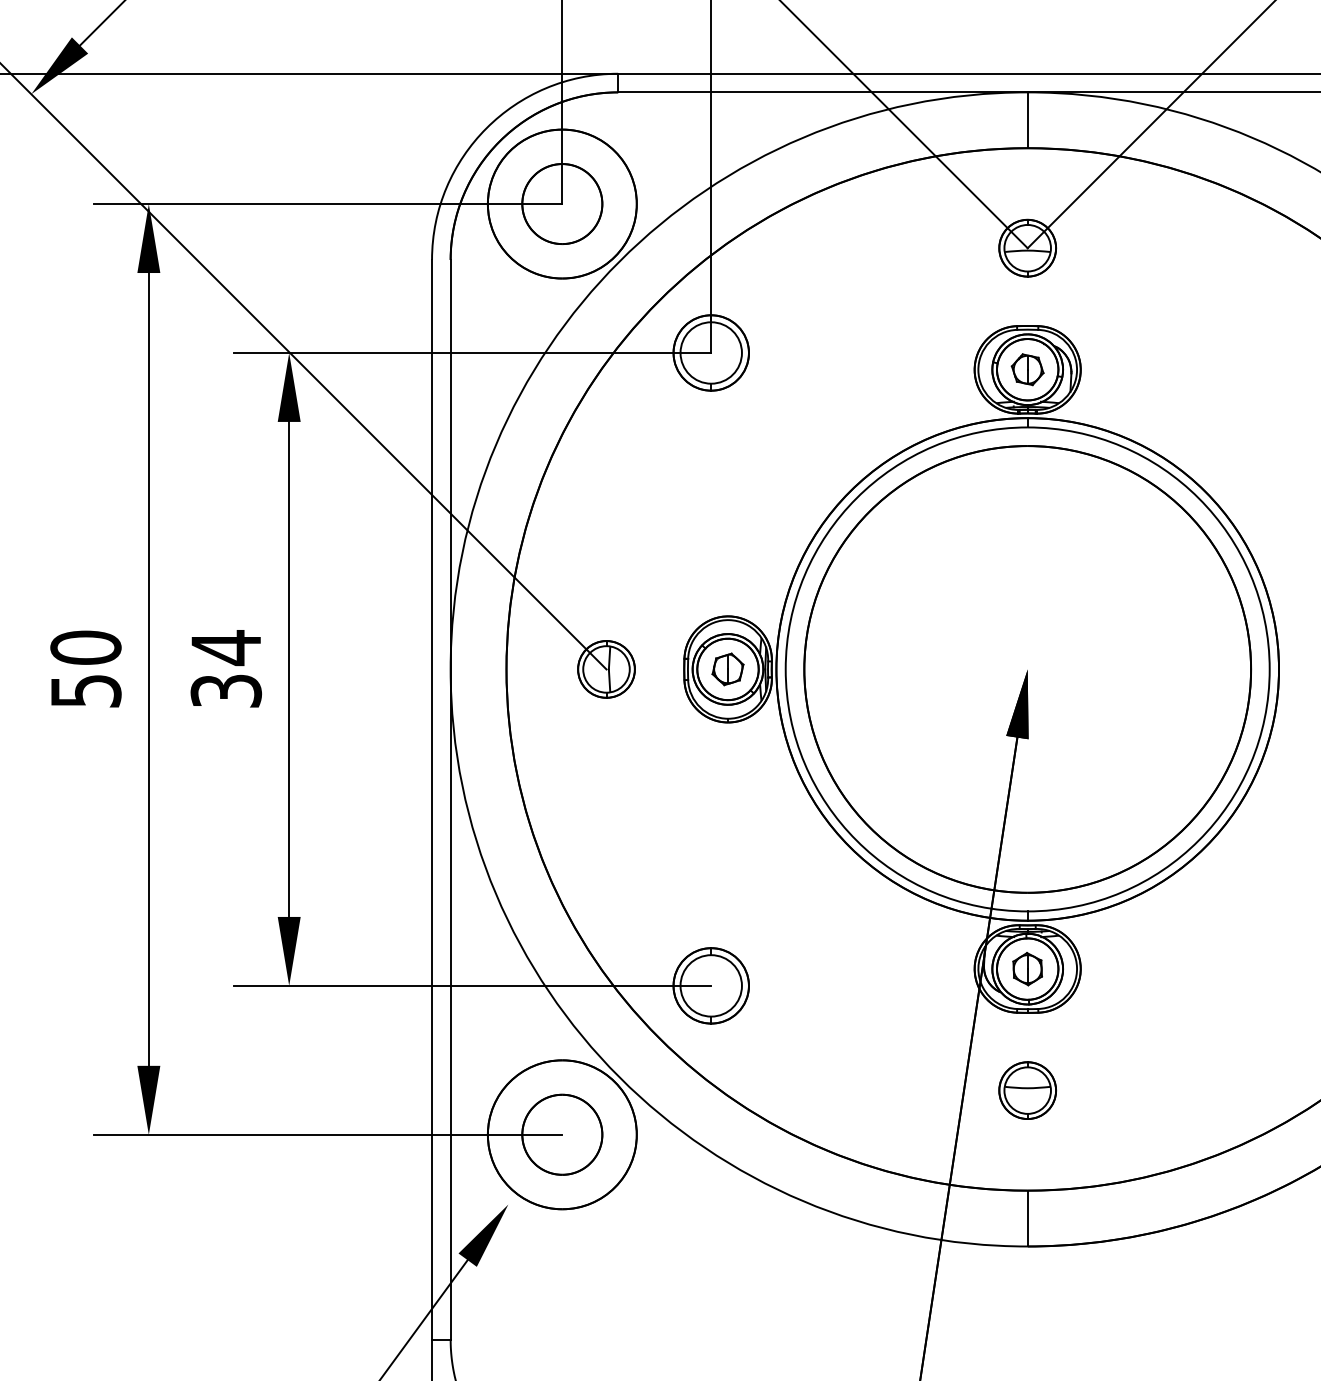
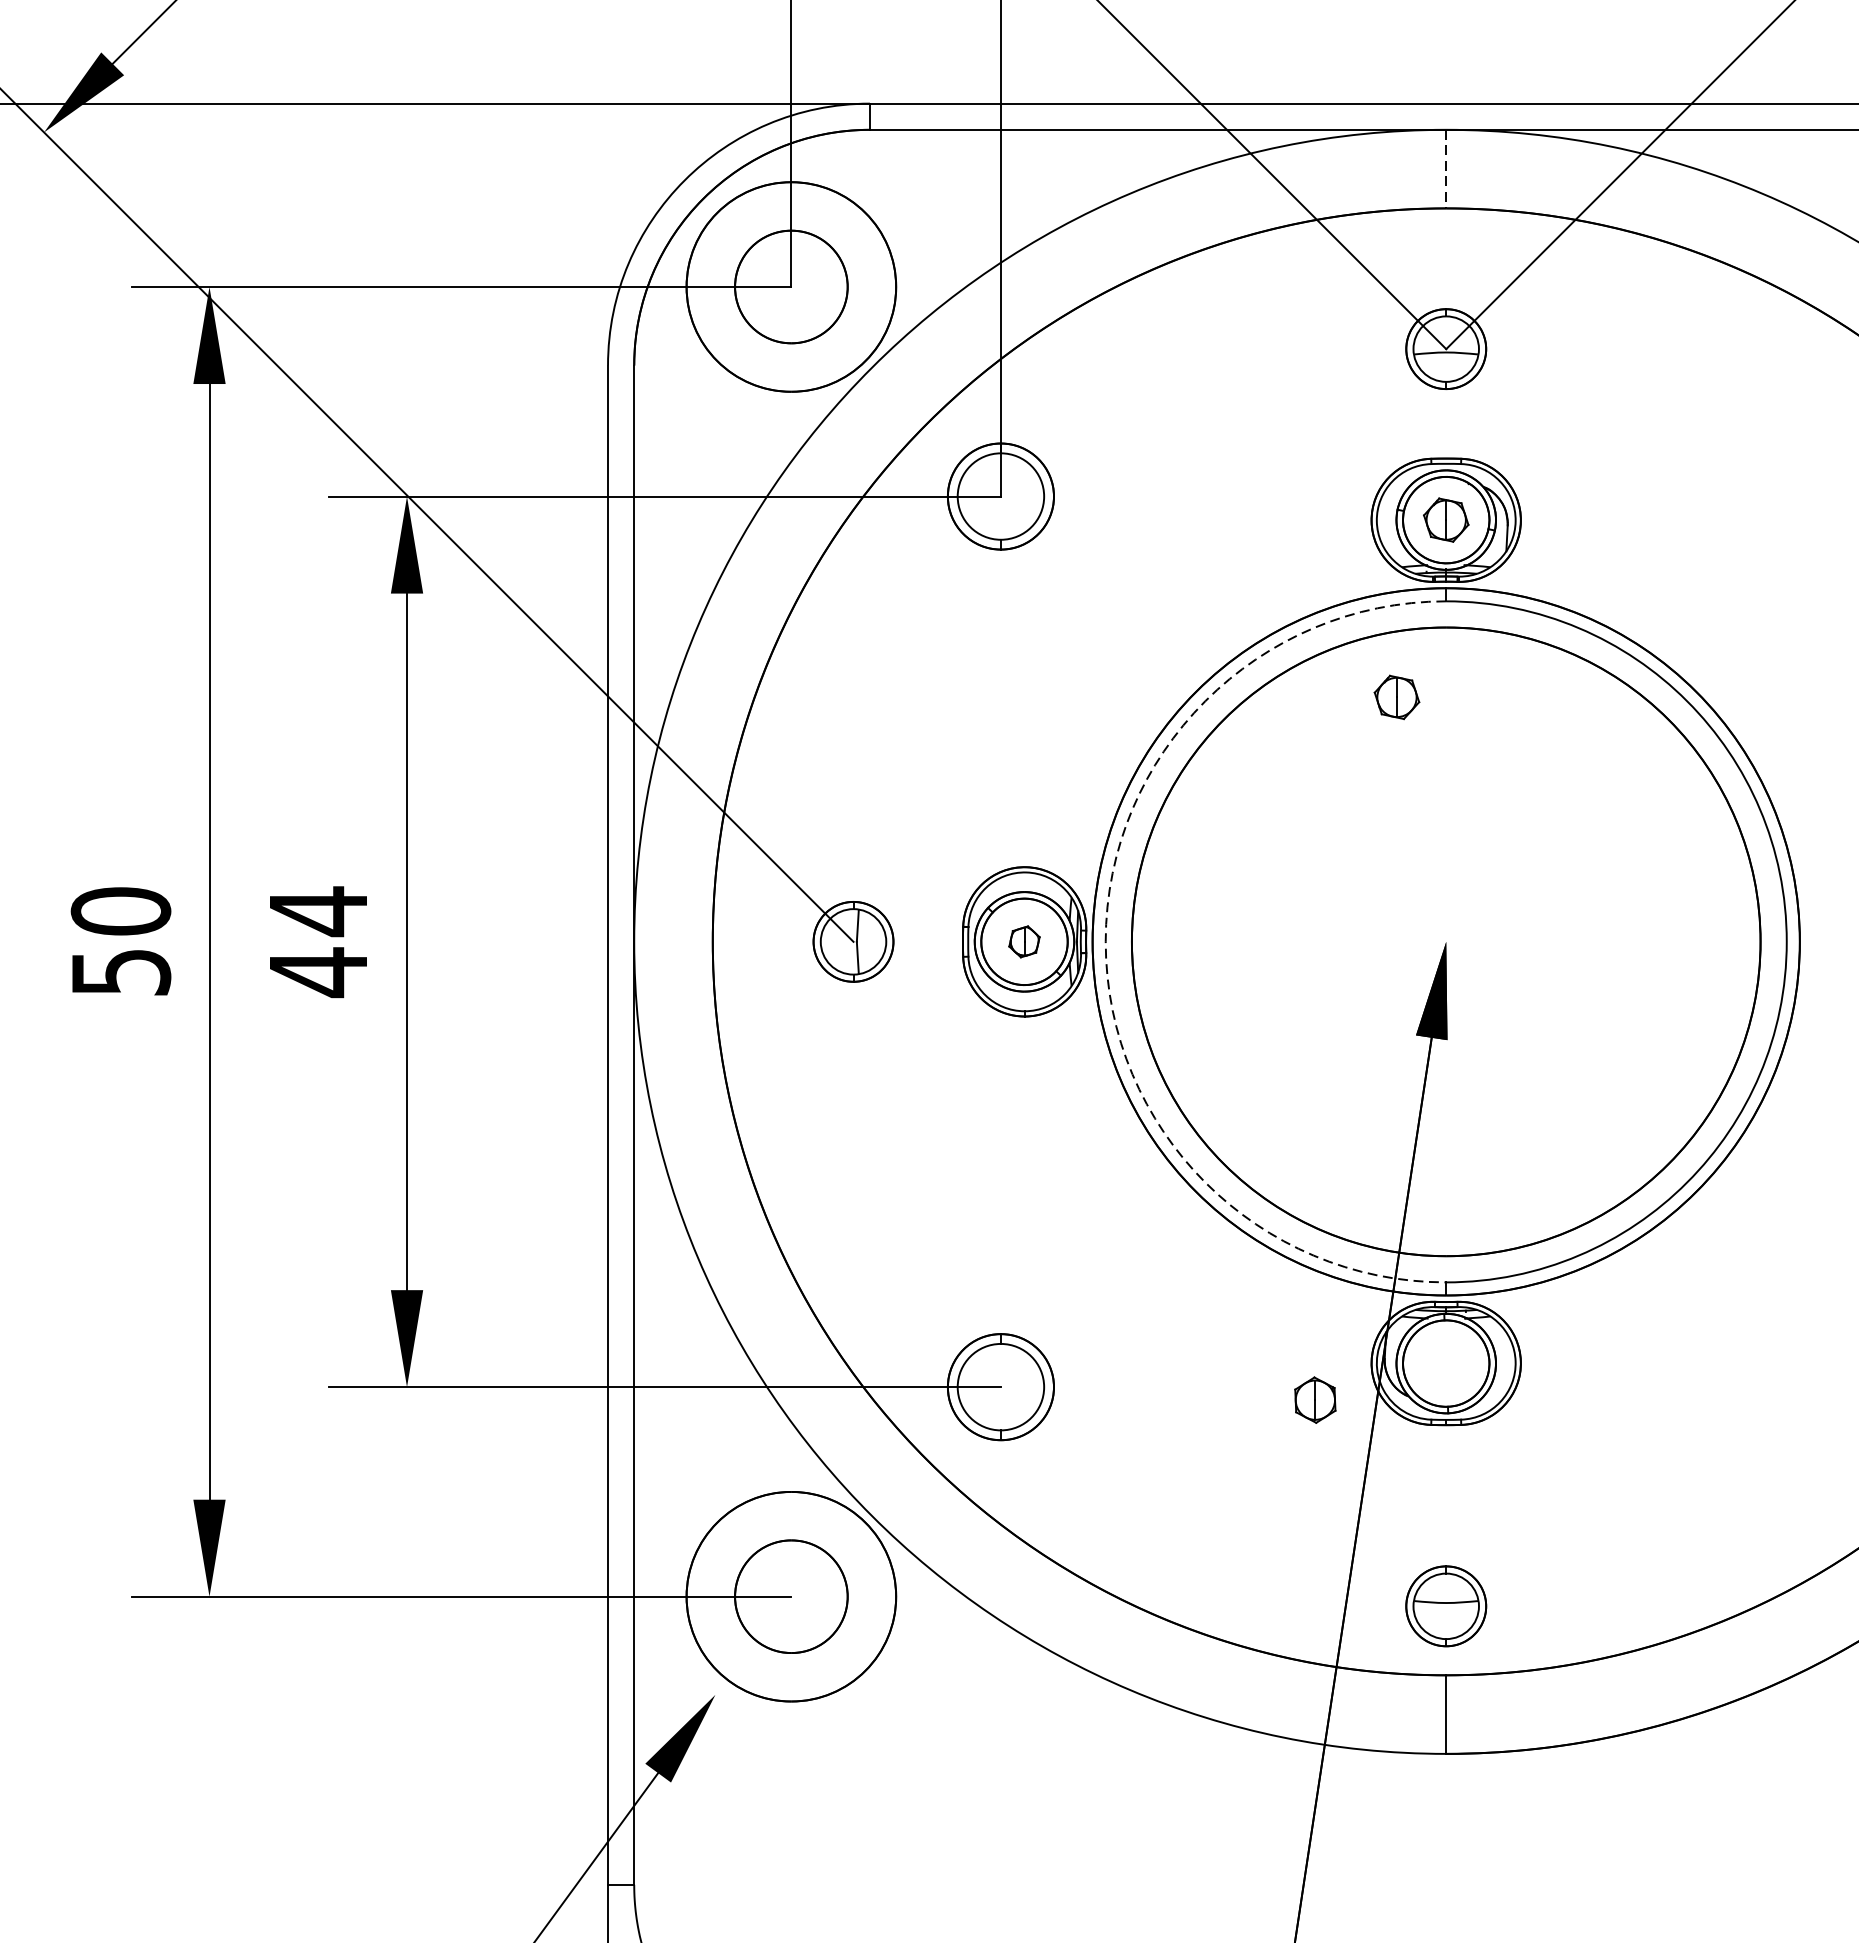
line: (1027, 120) -> (1445, 169), solid -> dashed
part: (992, 495) -> (1396, 697), added
part: (727, 669) -> (1023, 941), size x0.7
arc: (785, 669) -> (1105, 941), solid -> dashed
text: (226, 691) -> (318, 972), 34 -> 44
part: (1027, 969) -> (1315, 1400), moved
part: (1027, 1090) -> (1445, 1606), moved

